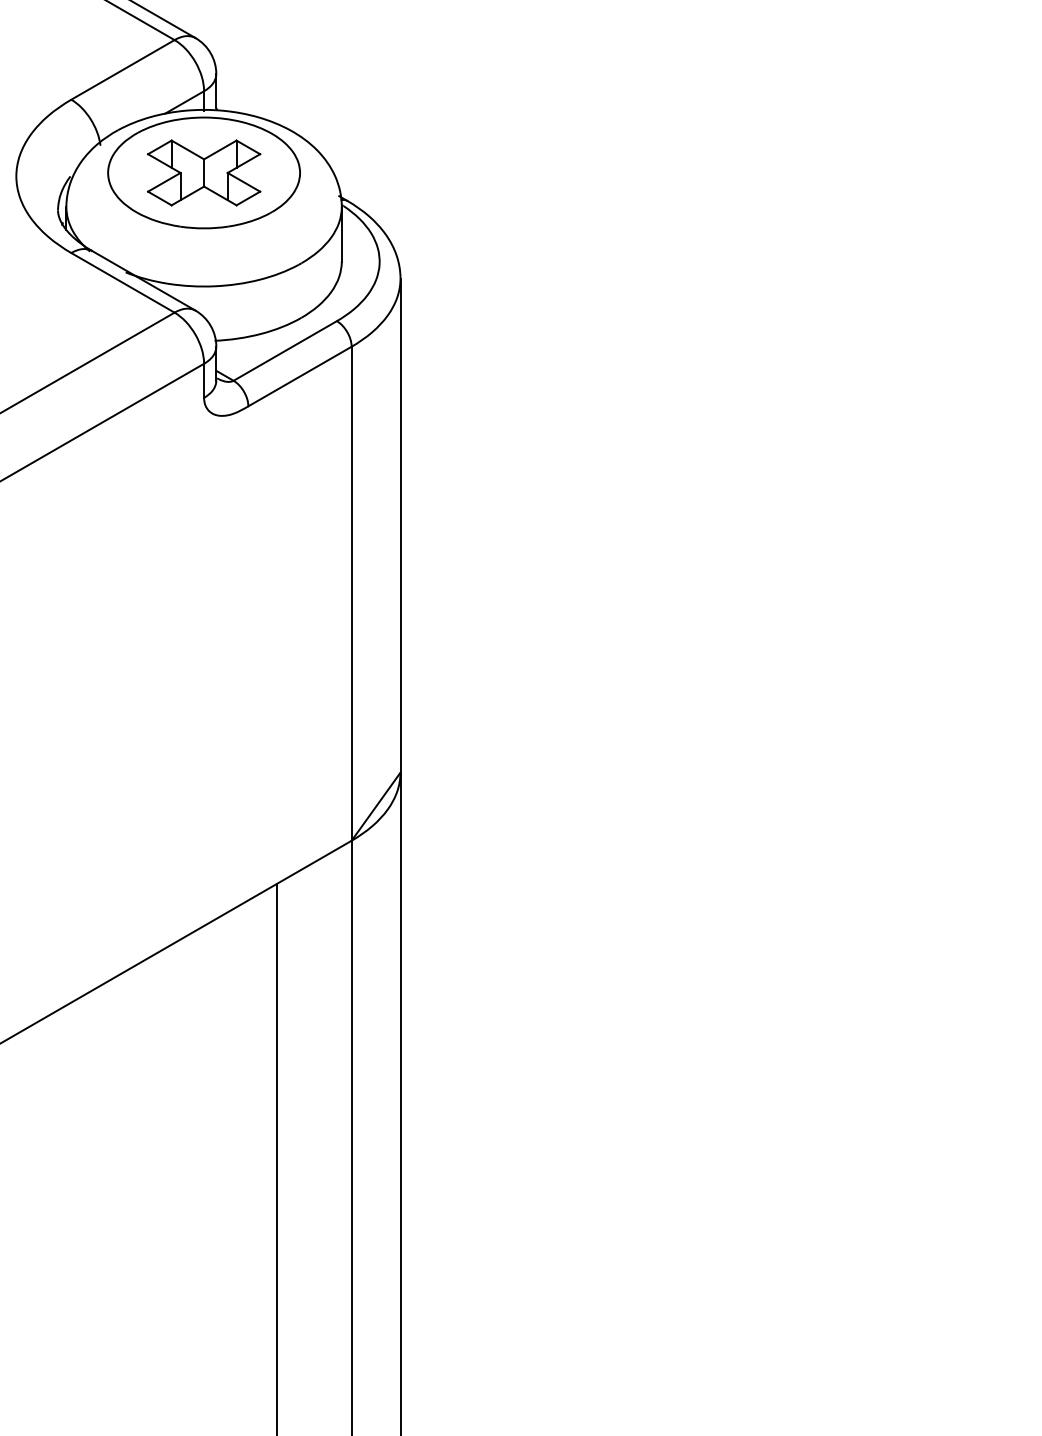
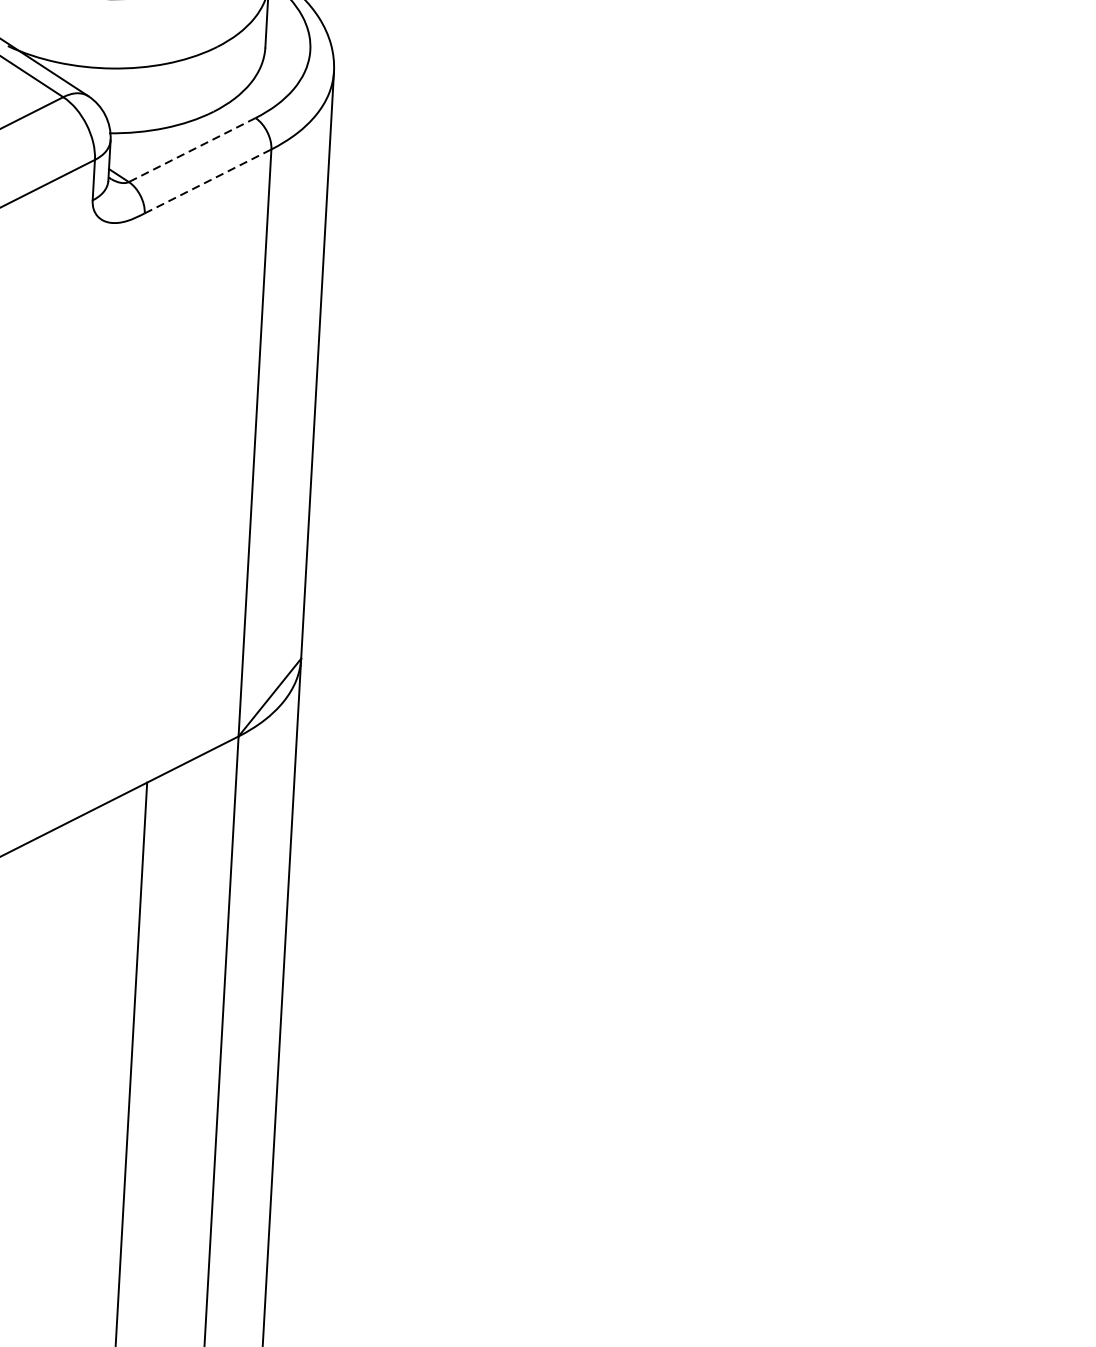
line: (285, 350) -> (192, 149), solid -> dashed
line: (300, 376) -> (208, 181), solid -> dashed

